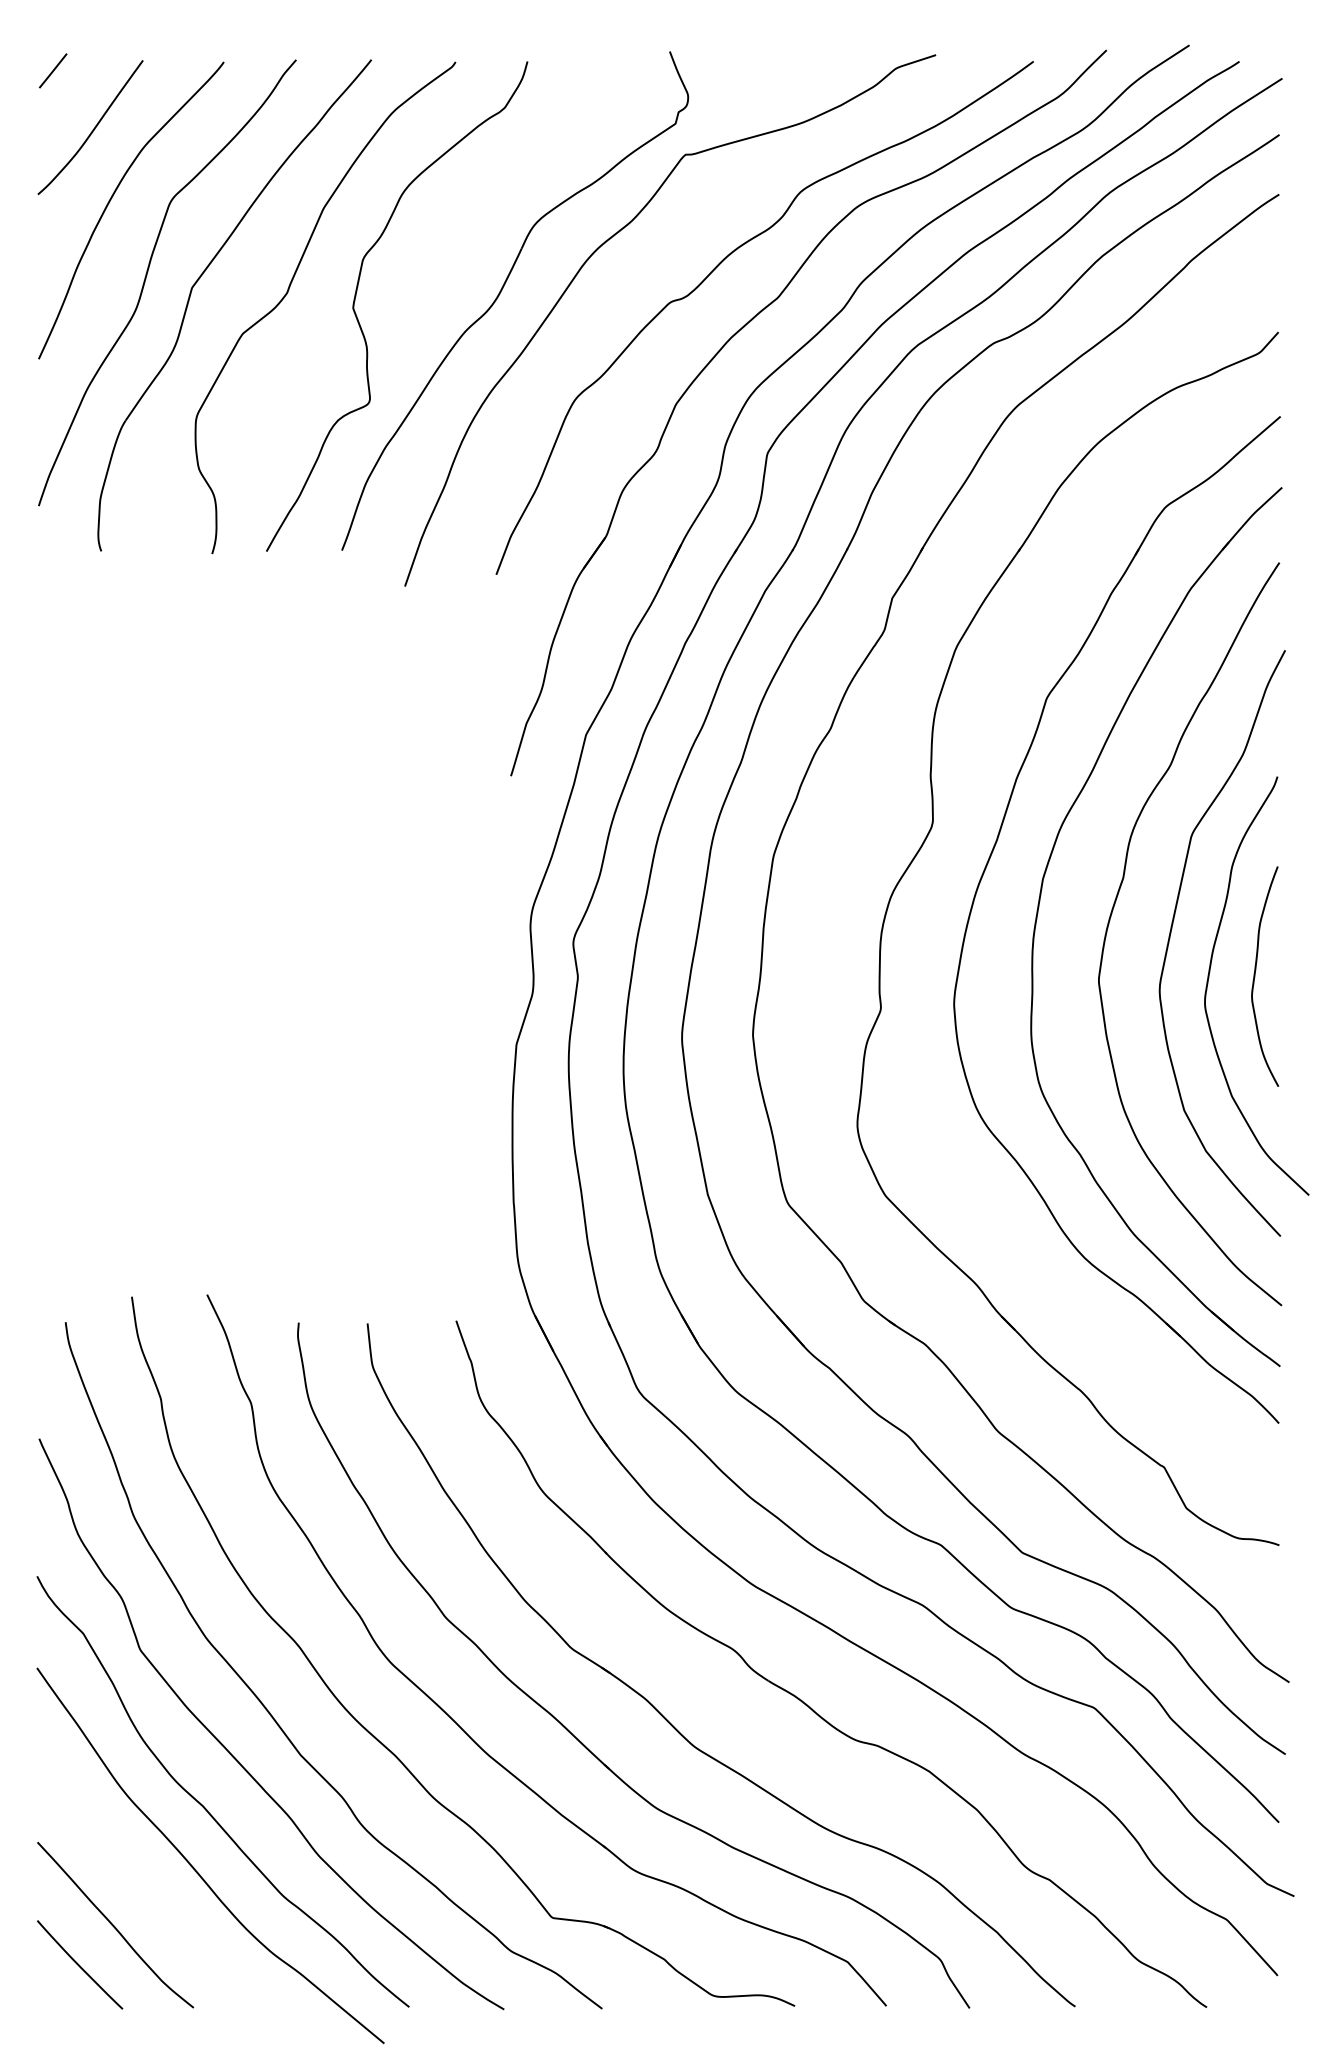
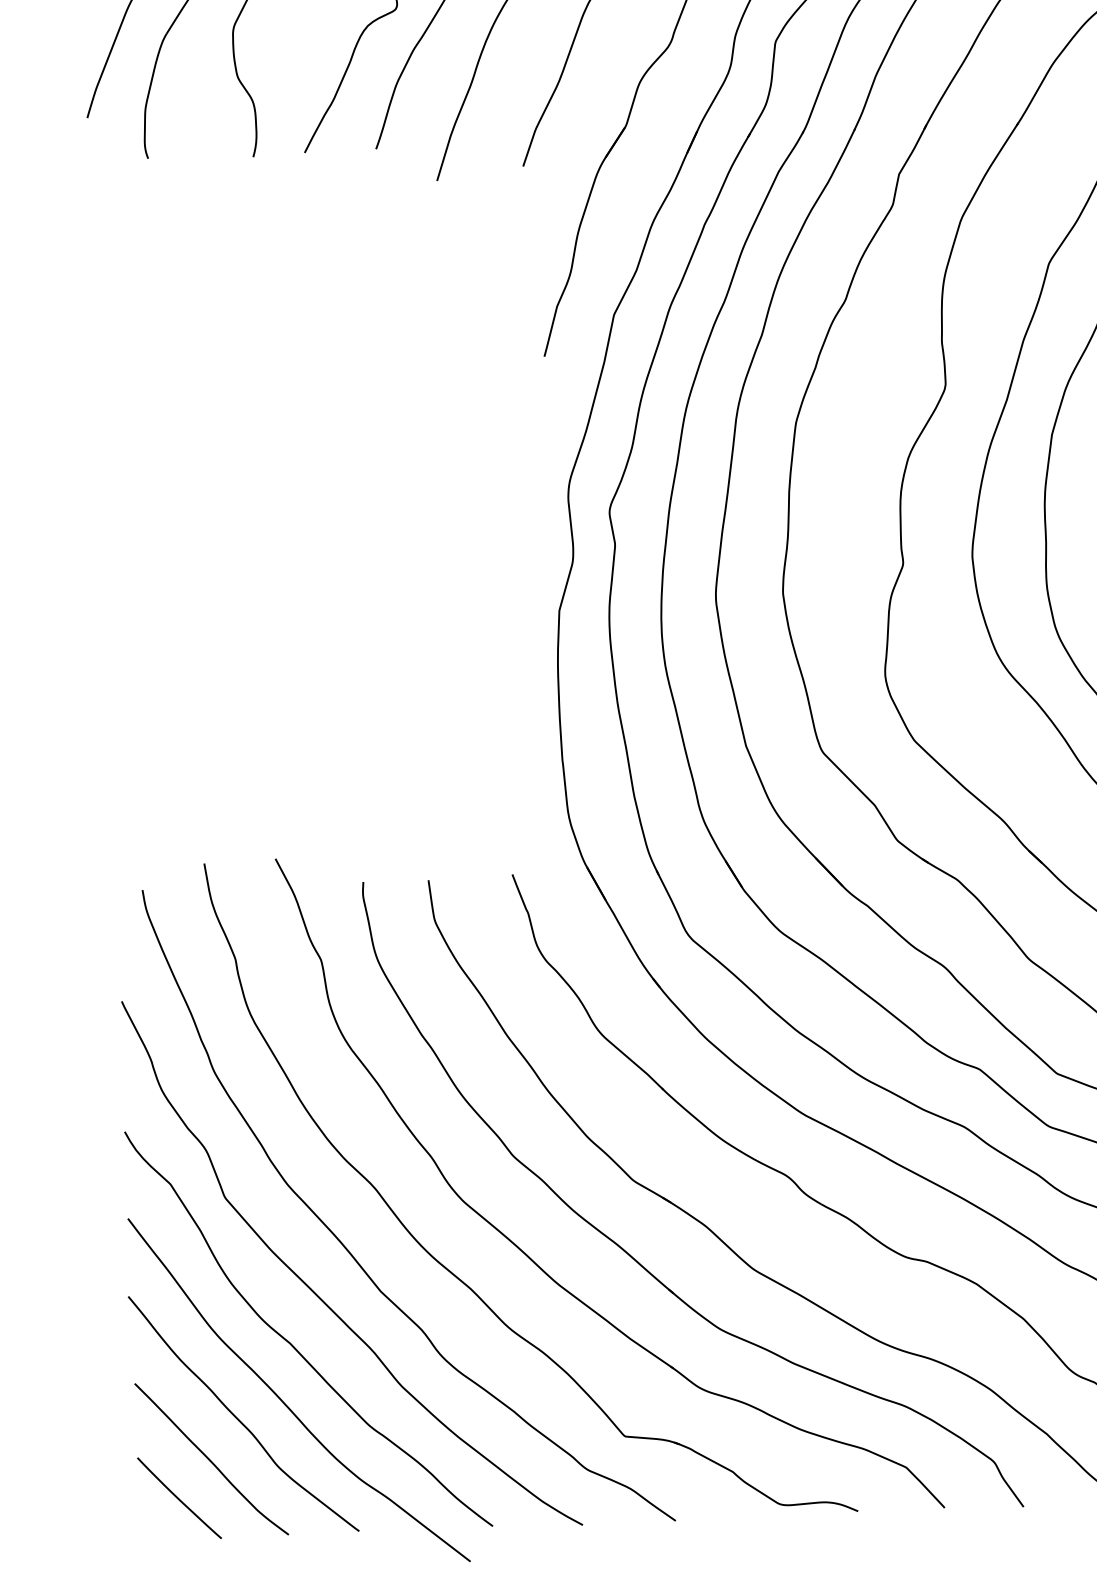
curve: (145, 1883) -> (238, 1418), added

